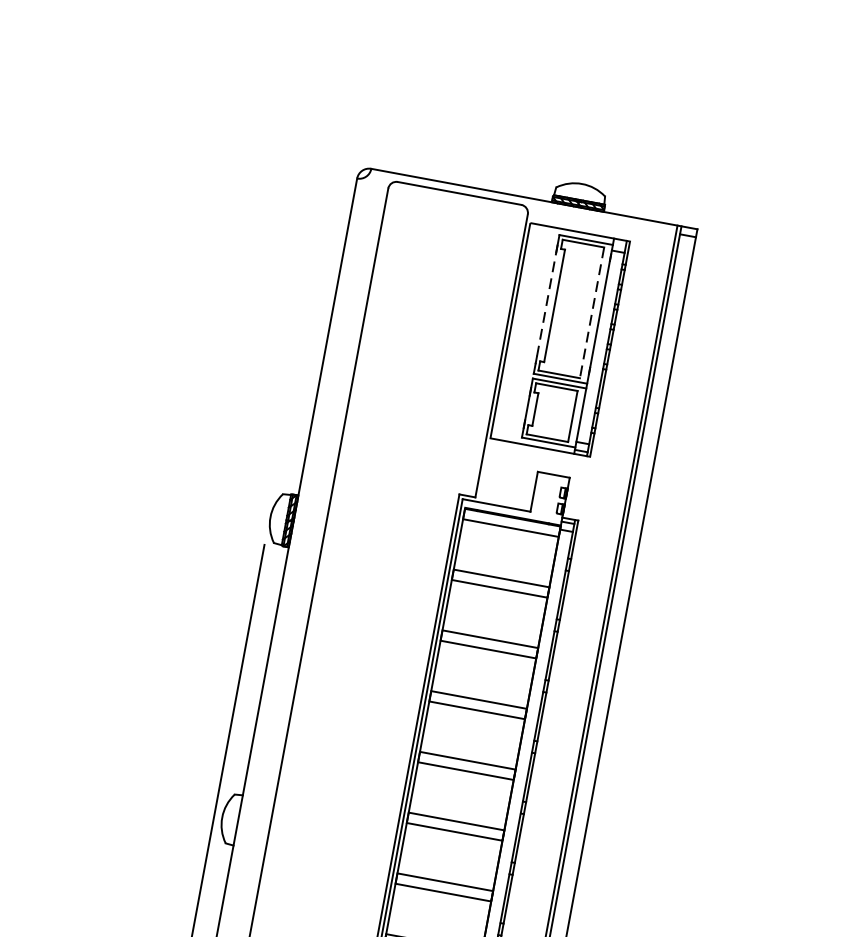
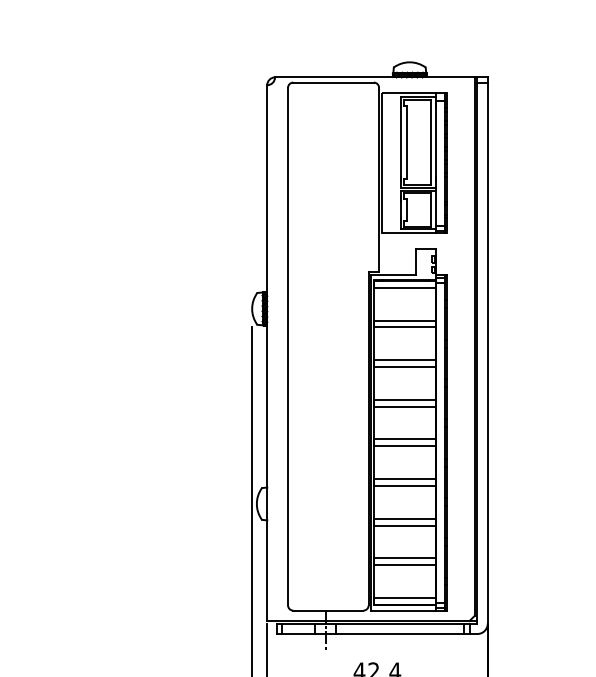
line: (546, 304) -> (401, 142), dashed -> solid
line: (592, 313) -> (431, 142), dashed -> solid

